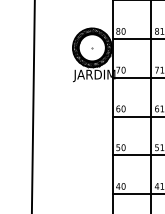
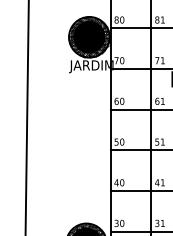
fill: (92, 48) -> (89, 37), added

